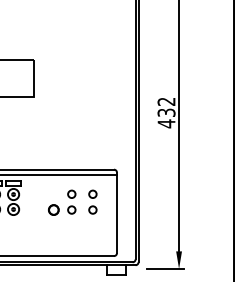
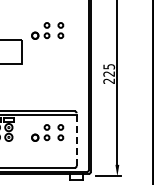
part: (72, 46) -> (47, 30), added
text: (167, 113) -> (109, 74), 432 -> 225
line: (116, 212) -> (76, 139), solid -> dashed

